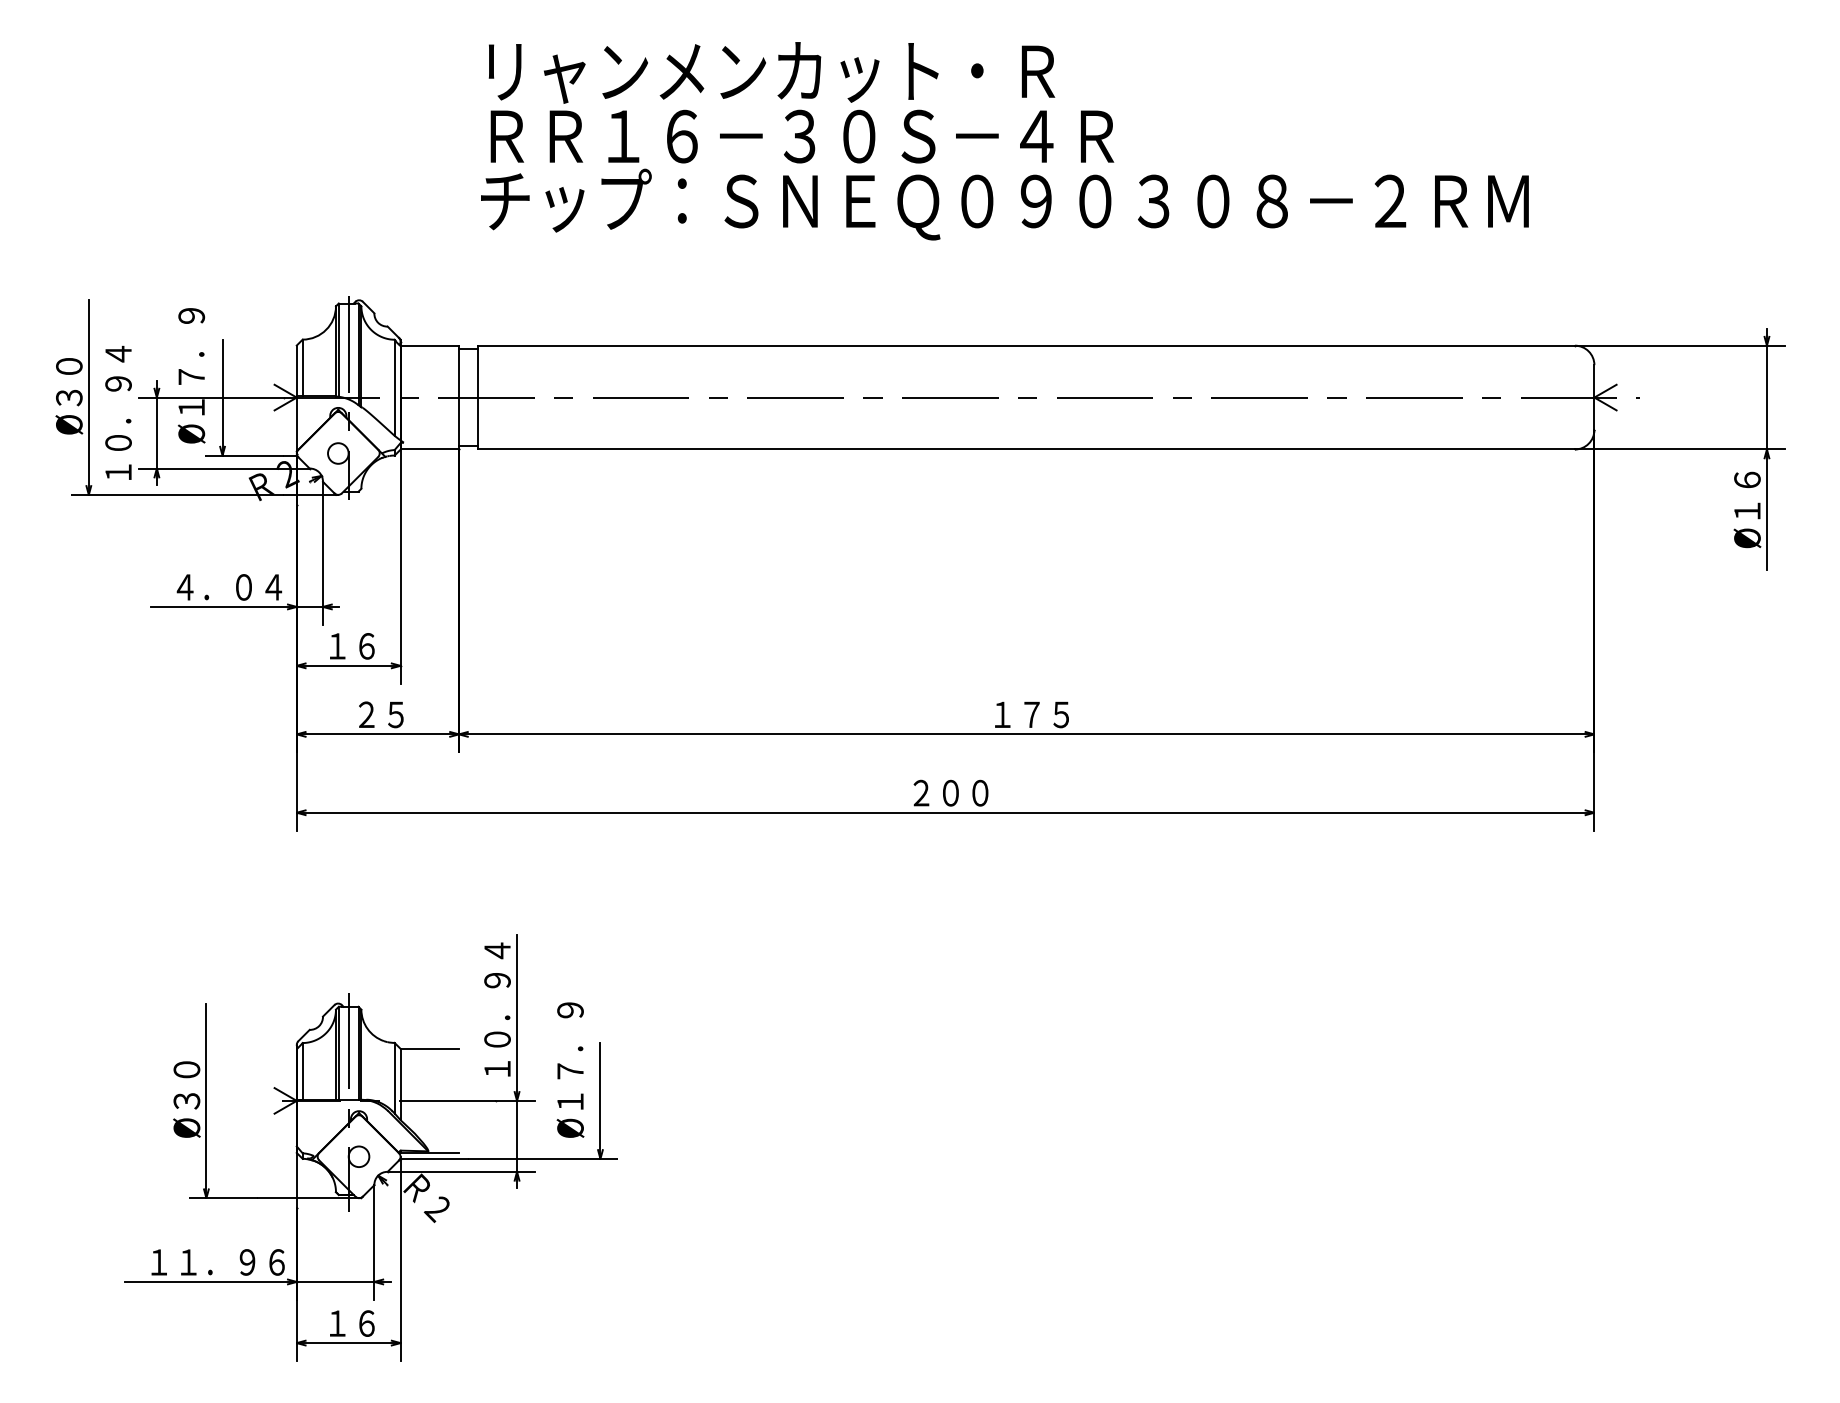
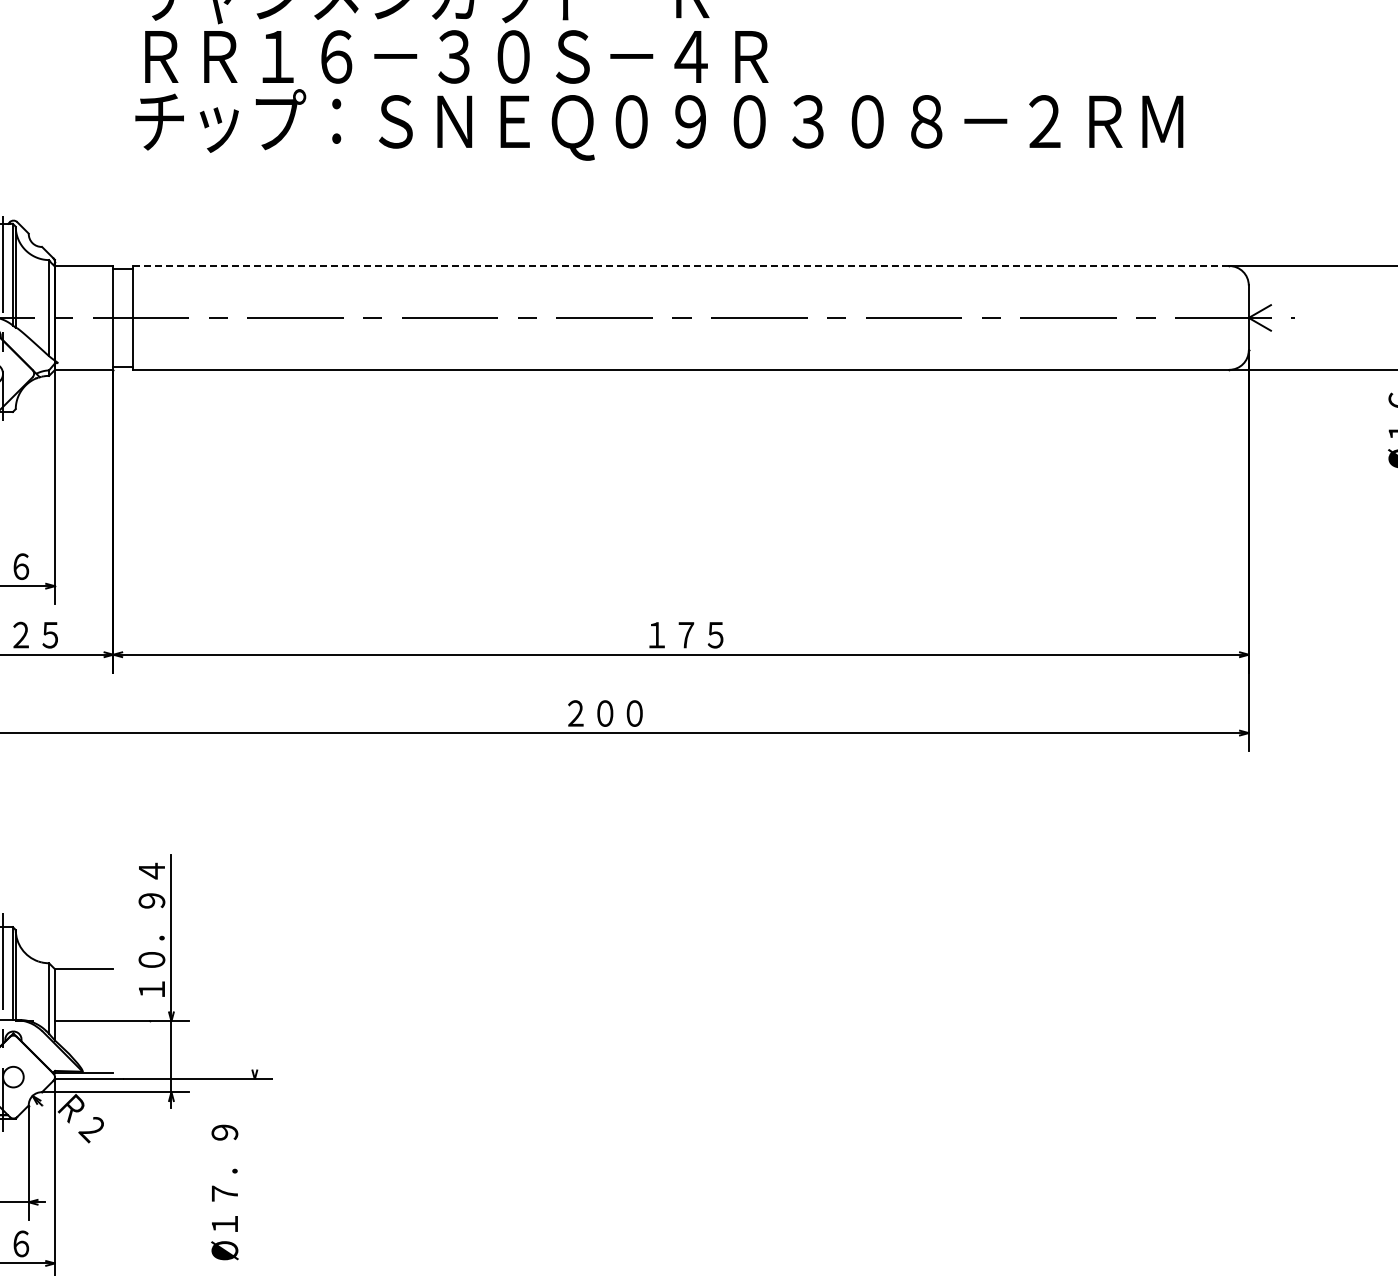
line: (1026, 345) -> (680, 265), solid -> dashed
text: (570, 1069) -> (224, 1191), moved
line: (600, 1100) -> (254, 1020), removed

